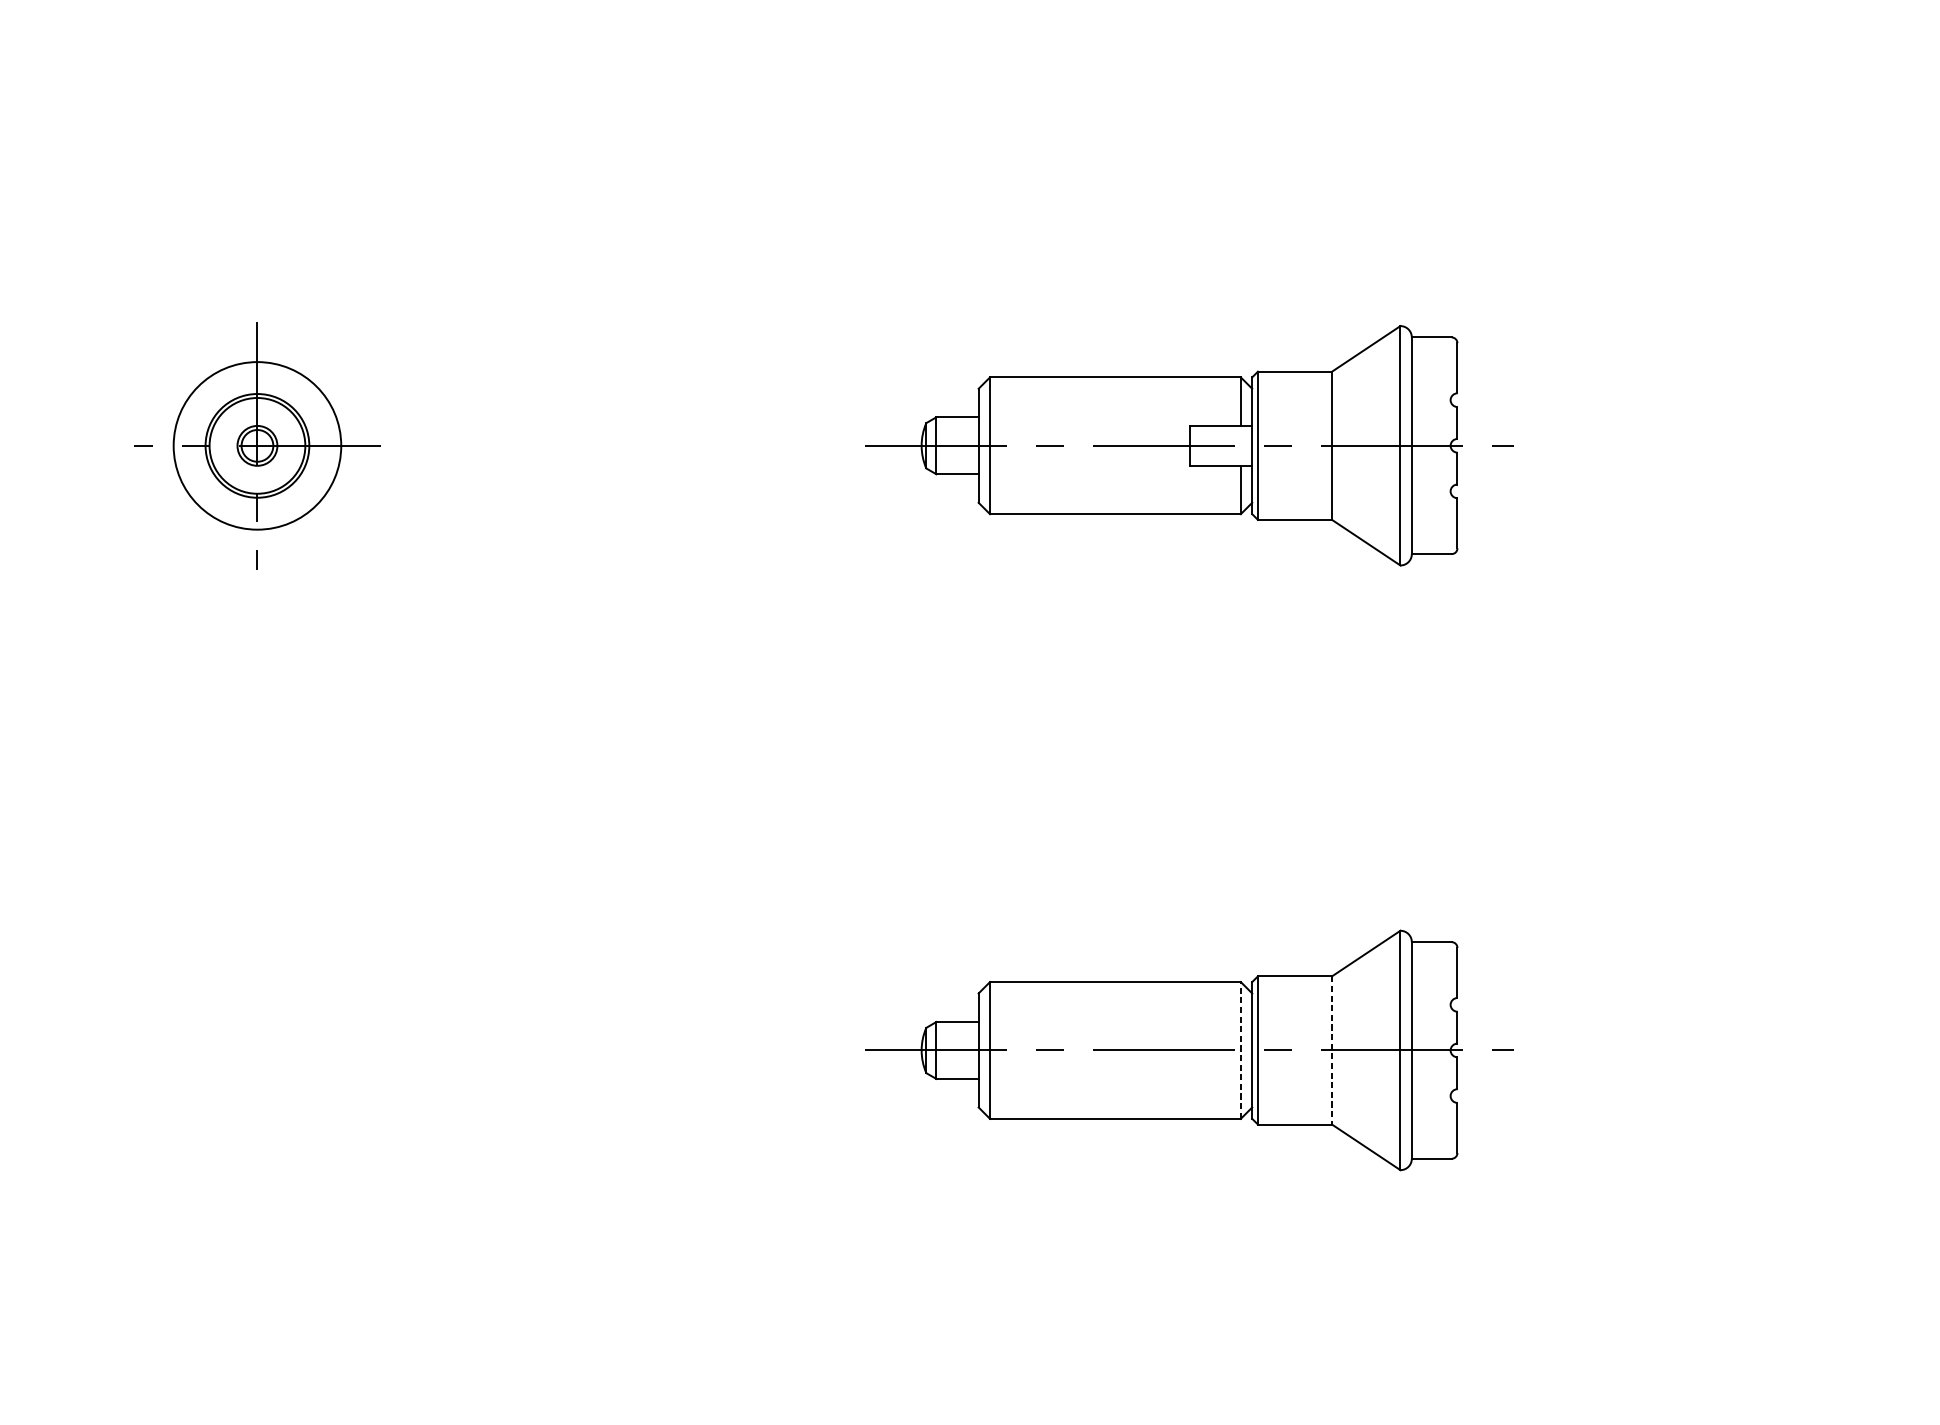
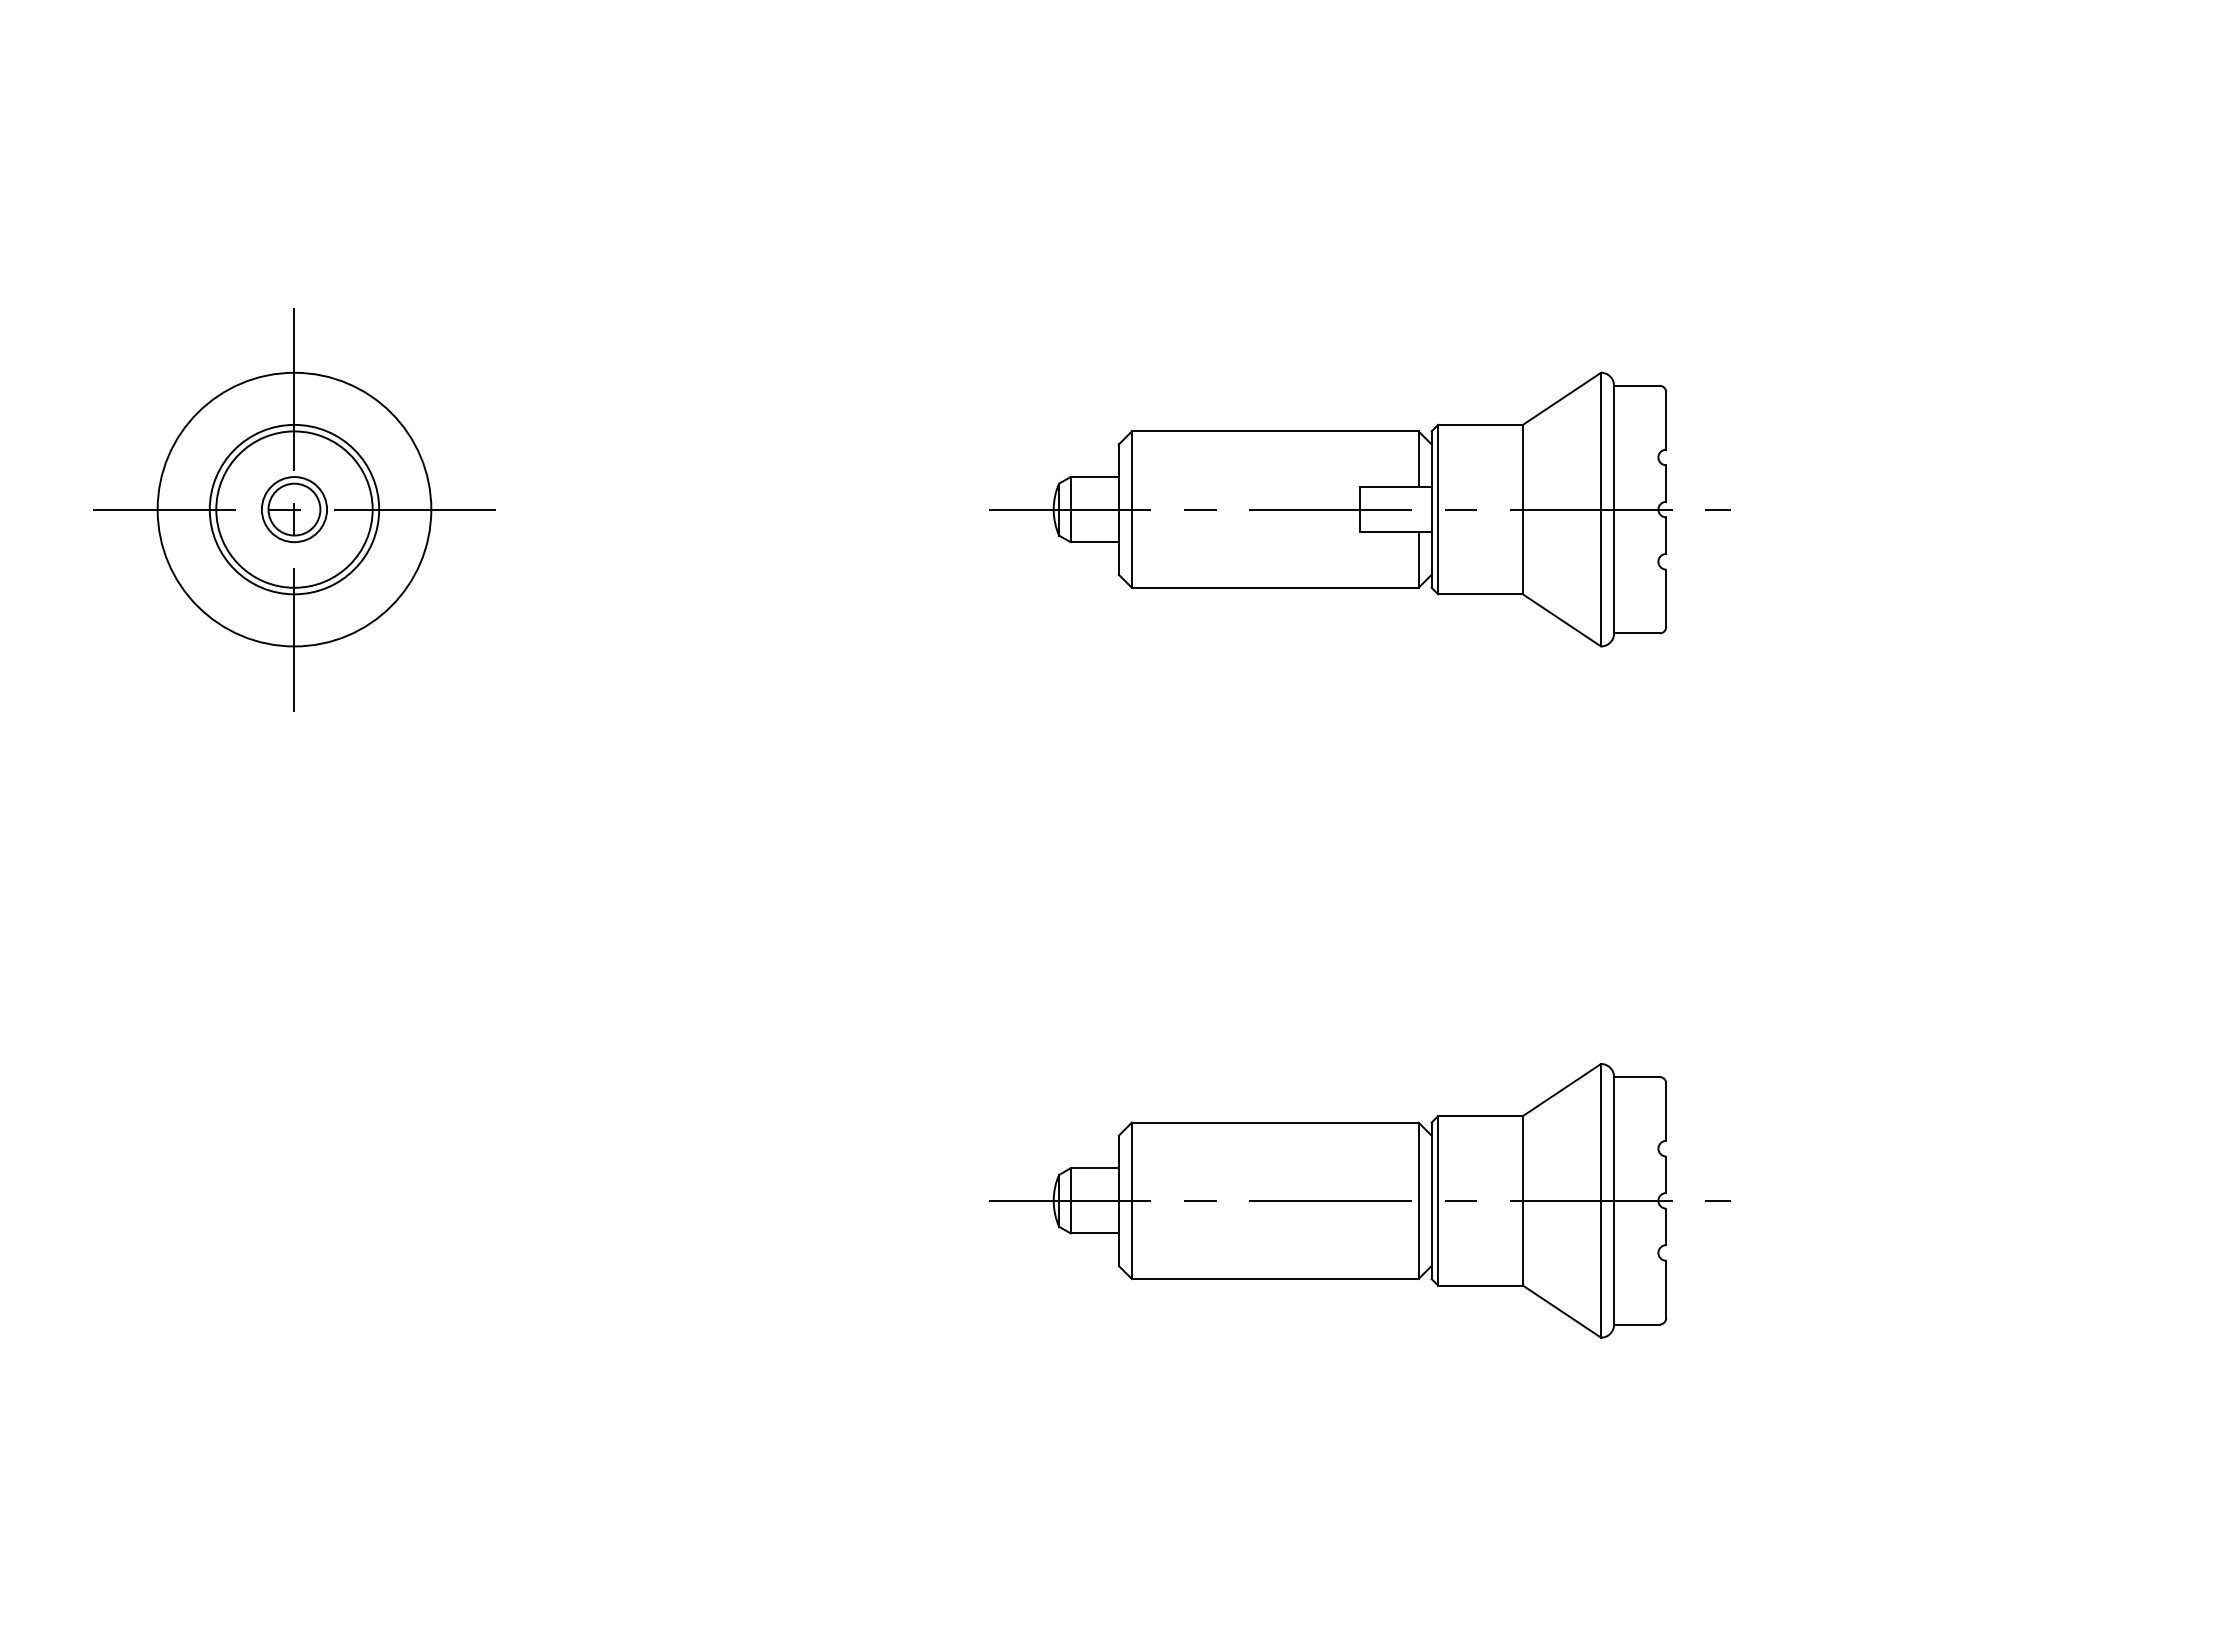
part: (257, 445) -> (294, 509), size x1.43
line: (1240, 1050) -> (1418, 1200), dashed -> solid
line: (1331, 1050) -> (1522, 1200), dashed -> solid

